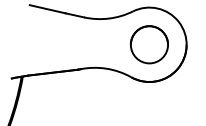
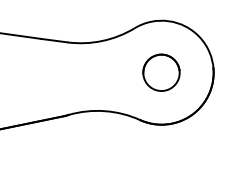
circle: (148, 44) -> (160, 72), size x0.7

